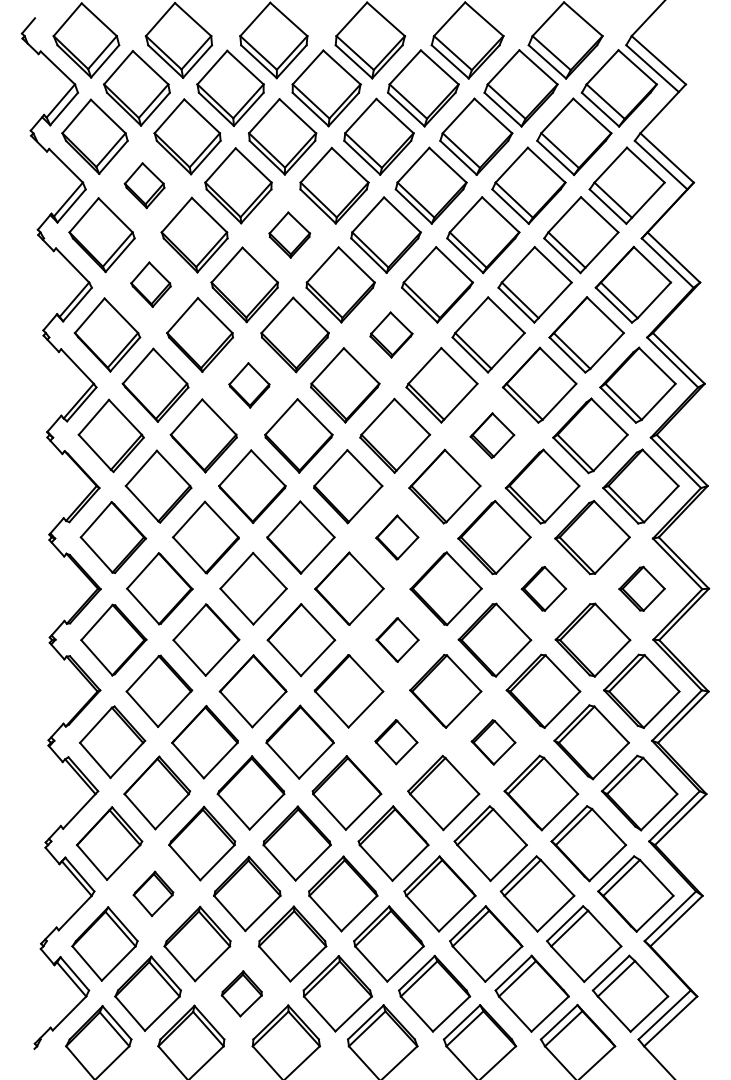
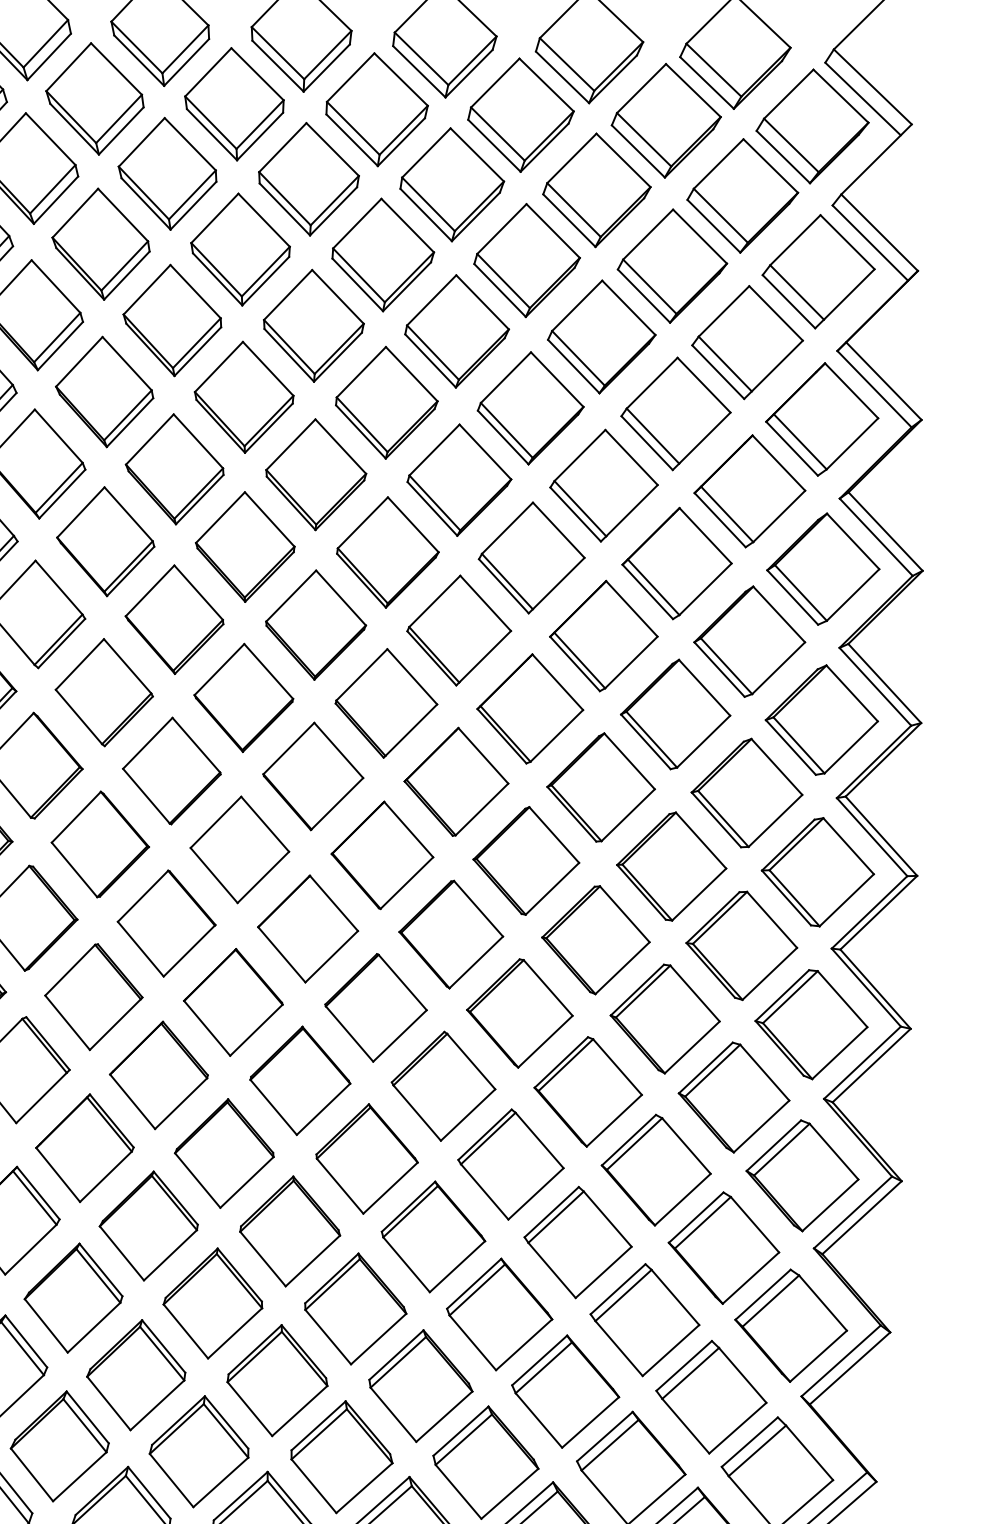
part: (144, 185) -> (100, 243), size x1.67
part: (289, 234) -> (313, 324), size x1.67
part: (150, 284) -> (103, 391), size x1.67
part: (391, 334) -> (459, 479), size x1.67
part: (249, 385) -> (245, 547), size x1.67
part: (492, 435) -> (604, 635), size x1.67
part: (397, 537) -> (456, 781), size x1.67
part: (543, 588) -> (671, 866), size x1.67
part: (641, 588) -> (816, 871), size x1.67
part: (397, 639) -> (451, 933), size x1.67
part: (396, 741) -> (443, 1085), size x1.67
part: (493, 742) -> (587, 1092), size x1.67
part: (153, 893) -> (73, 1297), size x1.67
part: (241, 993) -> (198, 1451), size x1.67

